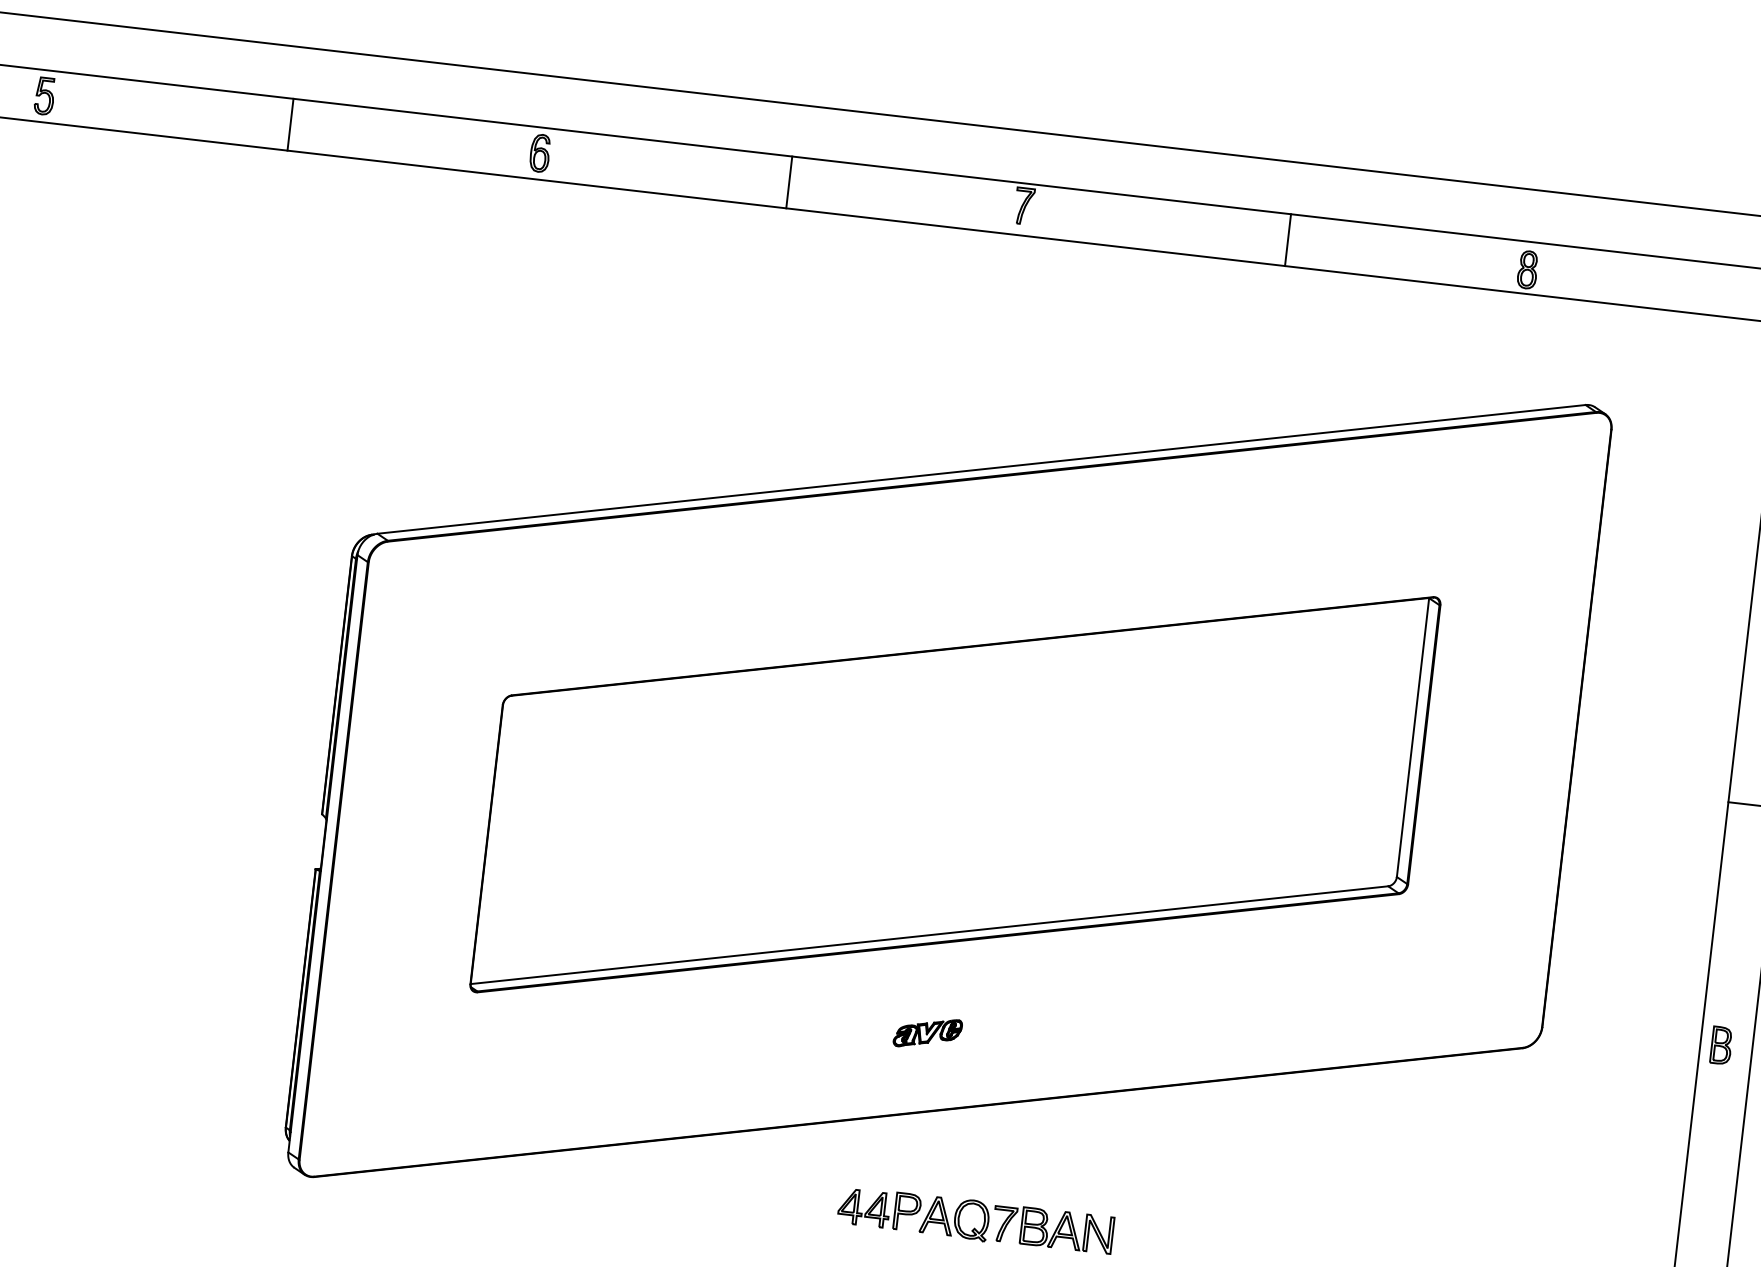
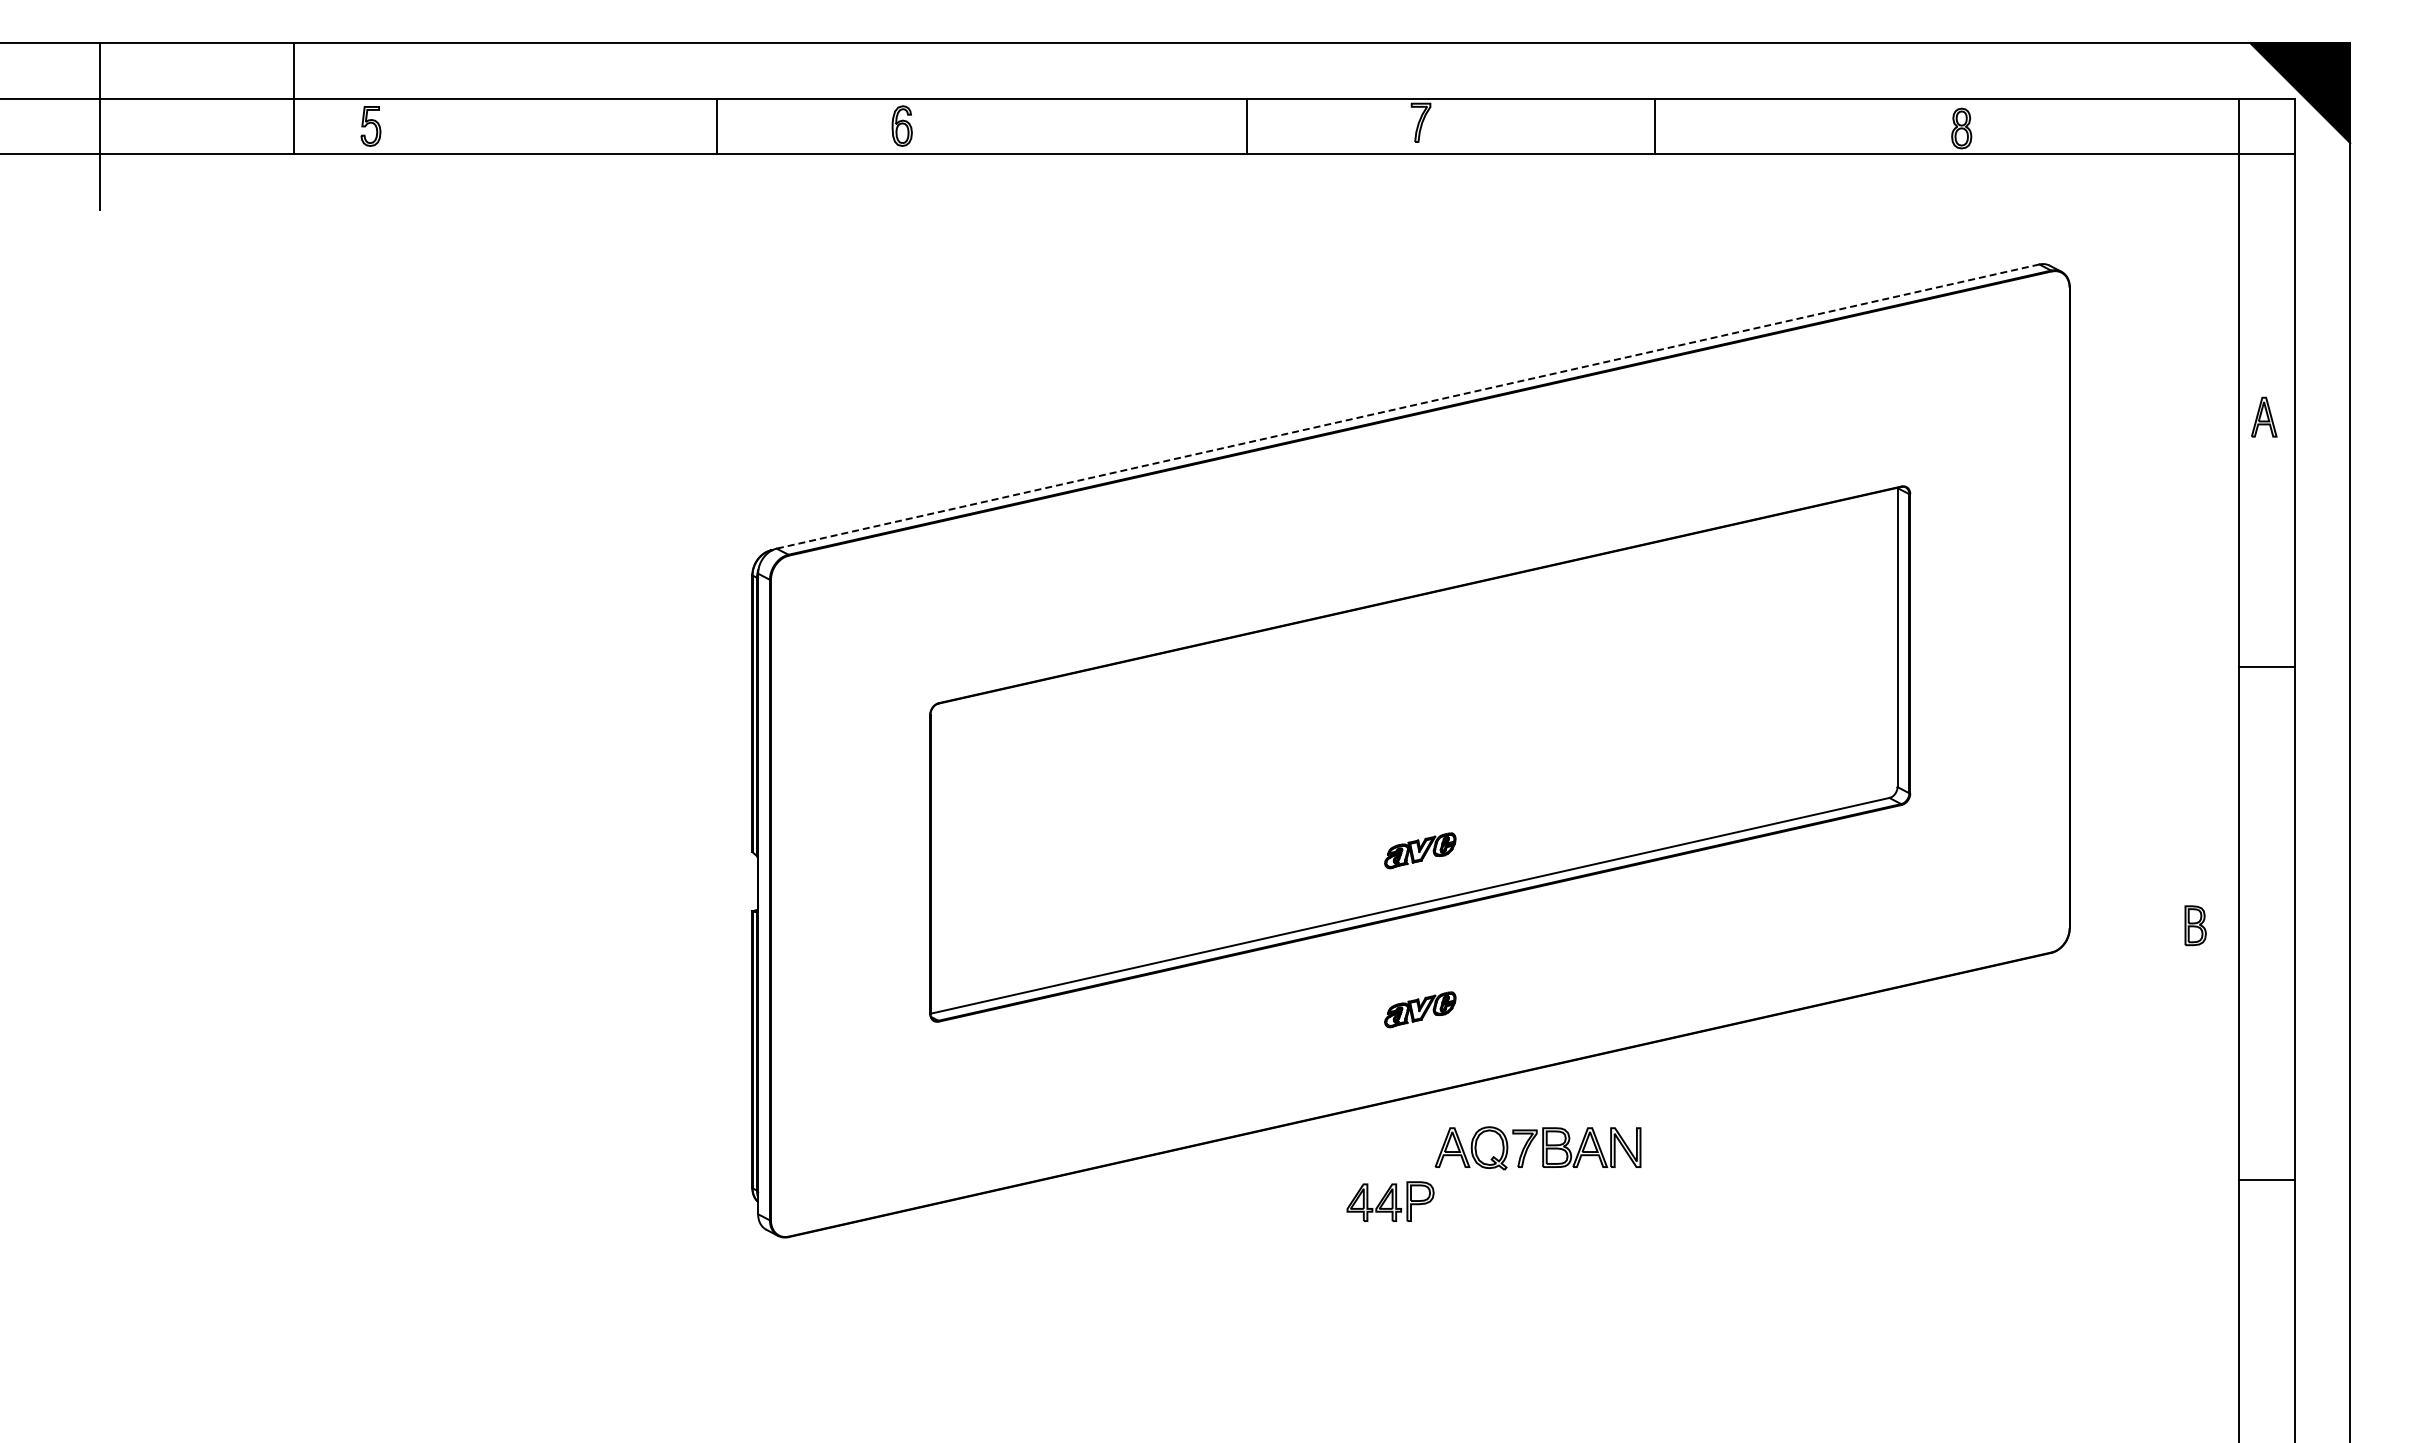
line: (290, 124) -> (716, 126), moved
line: (789, 182) -> (1247, 126), moved
line: (1288, 240) -> (1655, 126), moved
line: (981, 469) -> (1407, 406), solid -> dashed
part: (945, 884) -> (1420, 850), added
part: (1721, 1045) -> (2195, 925), moved
part: (1016, 1225) -> (1537, 1148), moved

